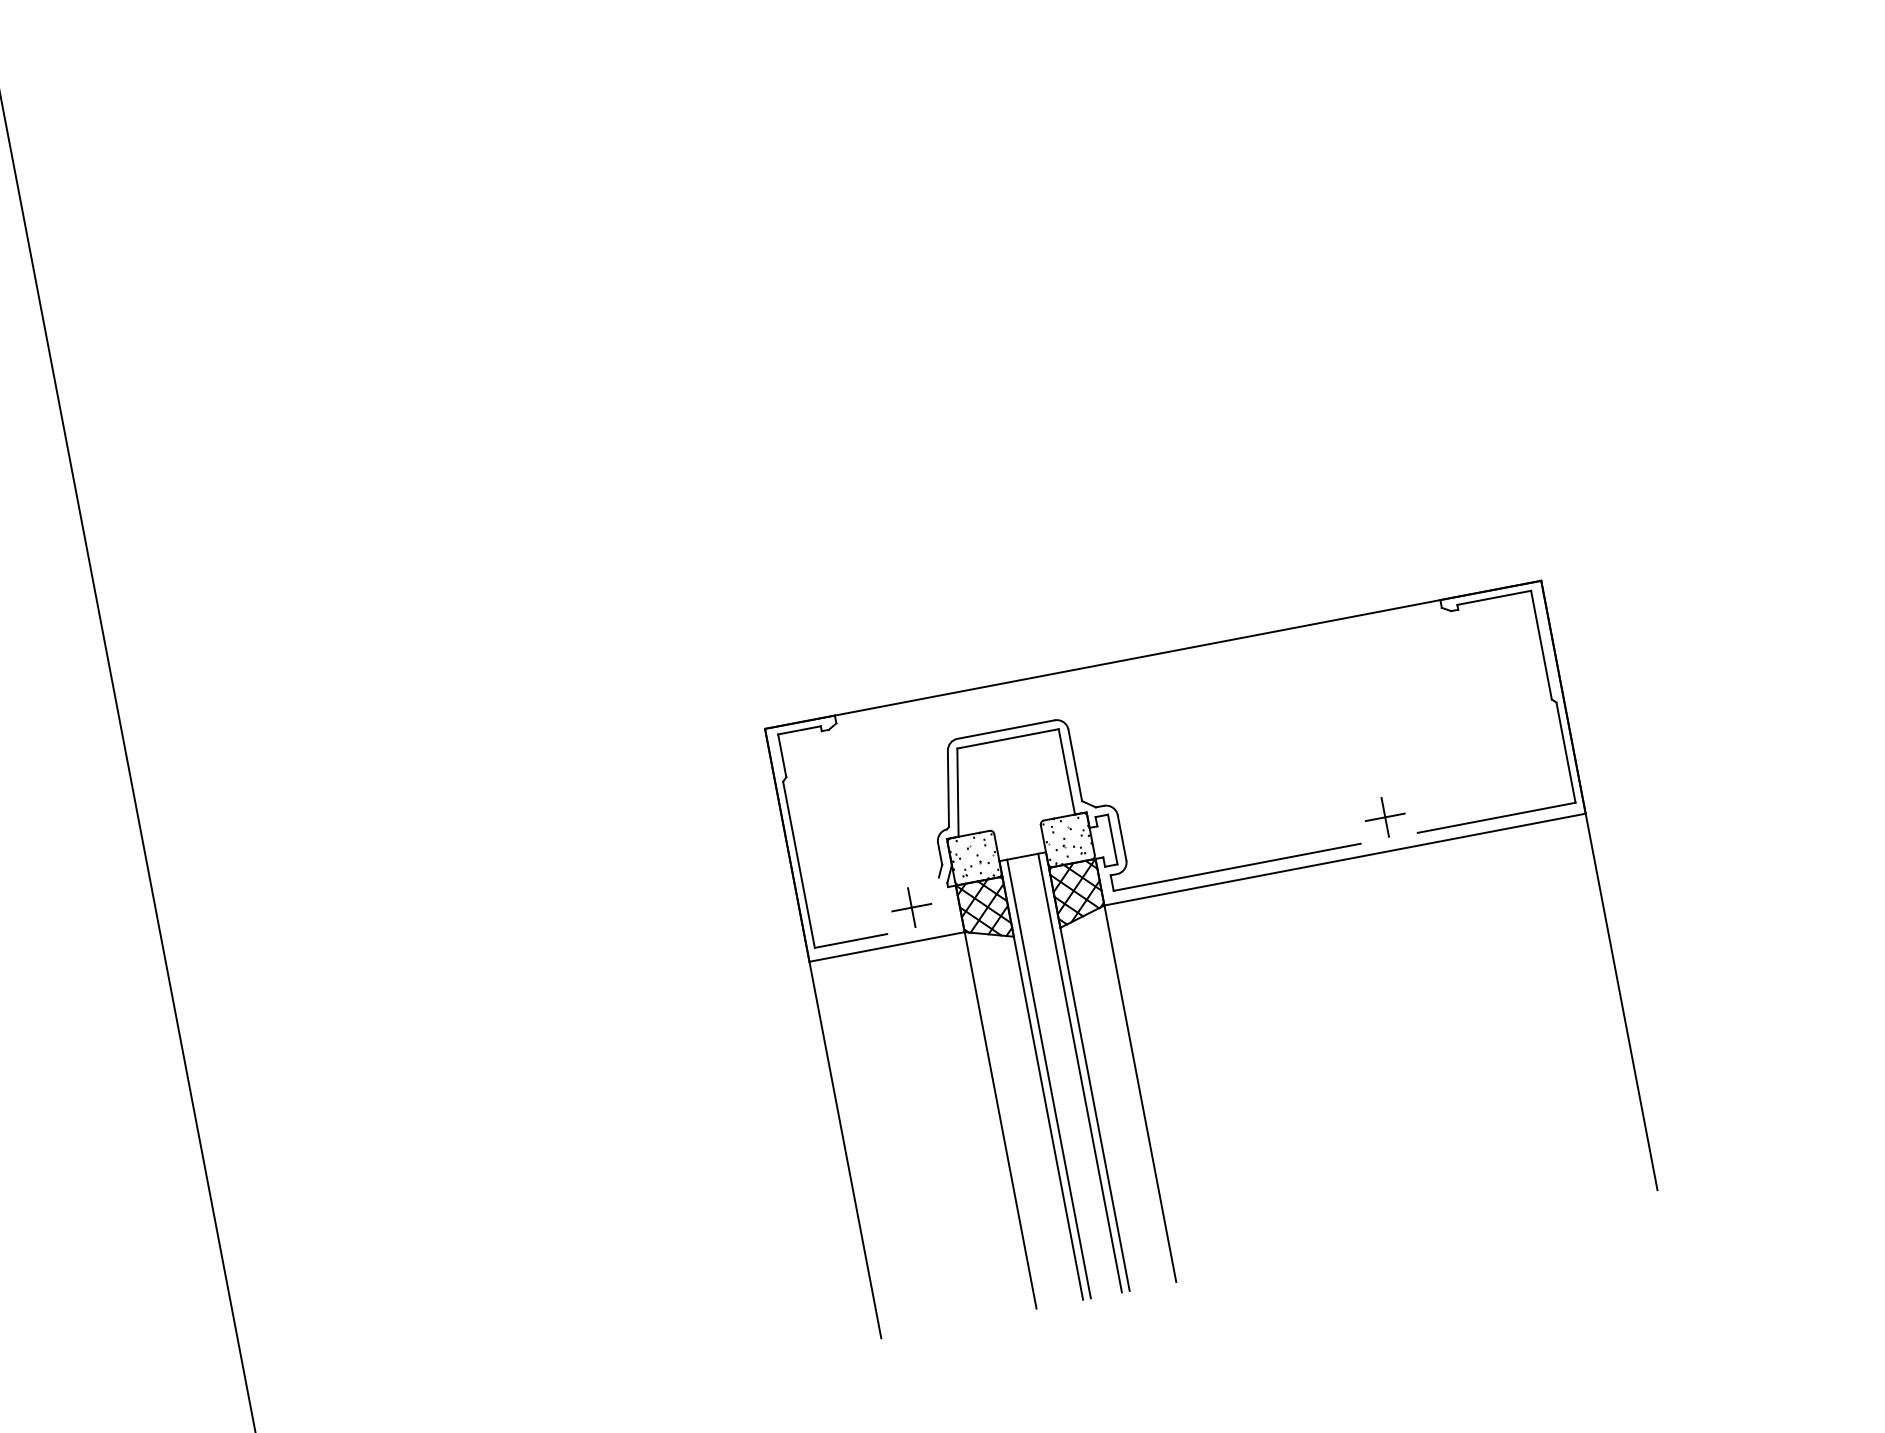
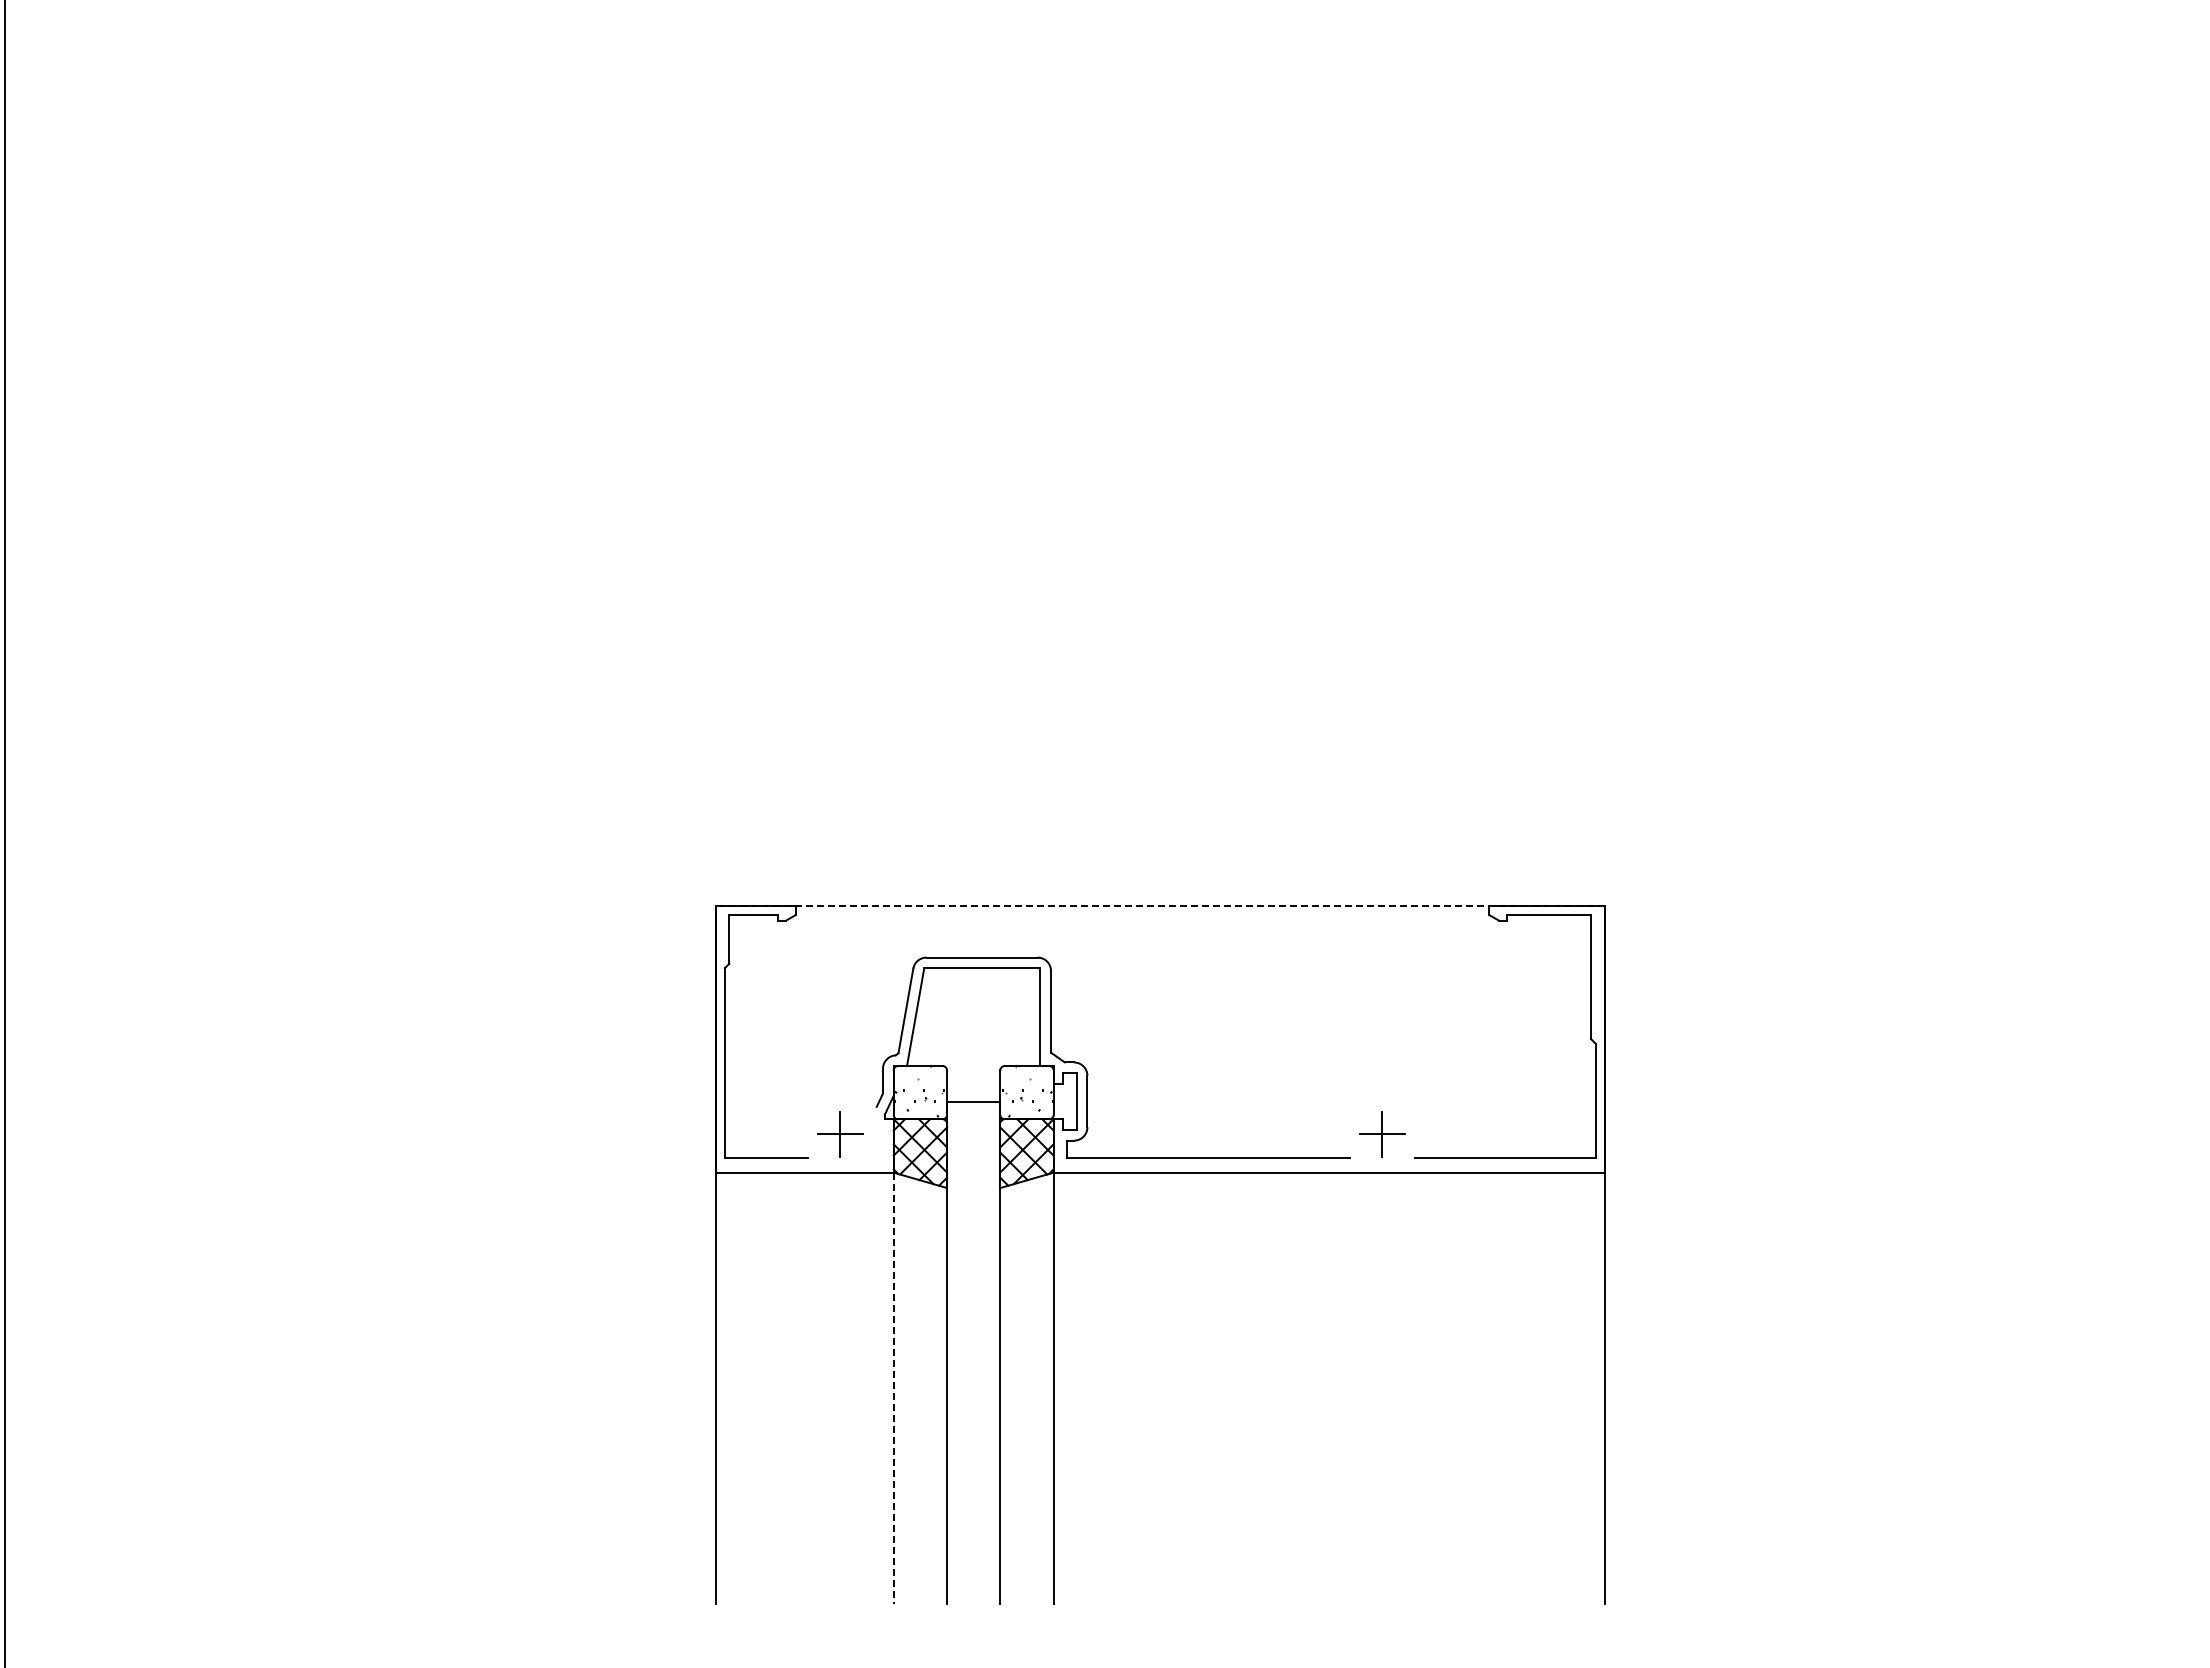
line: (1152, 655) -> (1159, 906), solid -> dashed
line: (1080, 1072) -> (991, 1352), removed
line: (1048, 1078) -> (955, 1352), removed
line: (1000, 1120) -> (893, 1388), solid -> dashed

